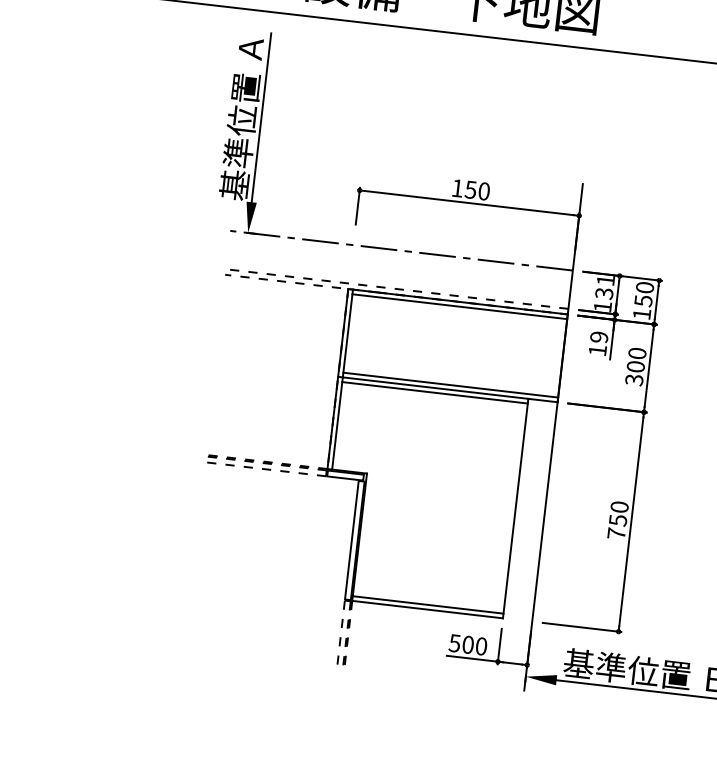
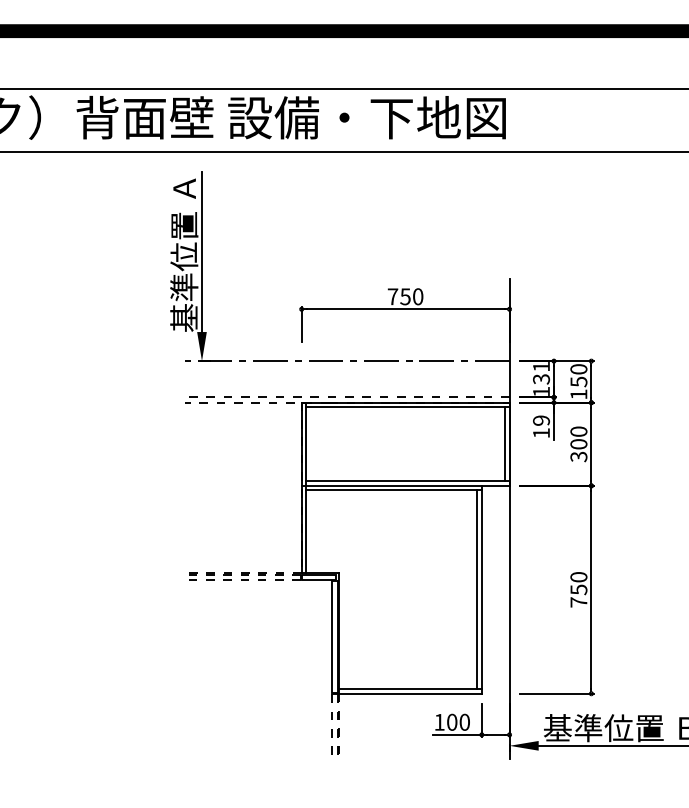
text: (457, 188) -> (392, 296), 150 -> 750
line: (557, 357) -> (504, 444), added
line: (511, 507) -> (477, 589), added
text: (454, 643) -> (439, 722), 500 -> 100

